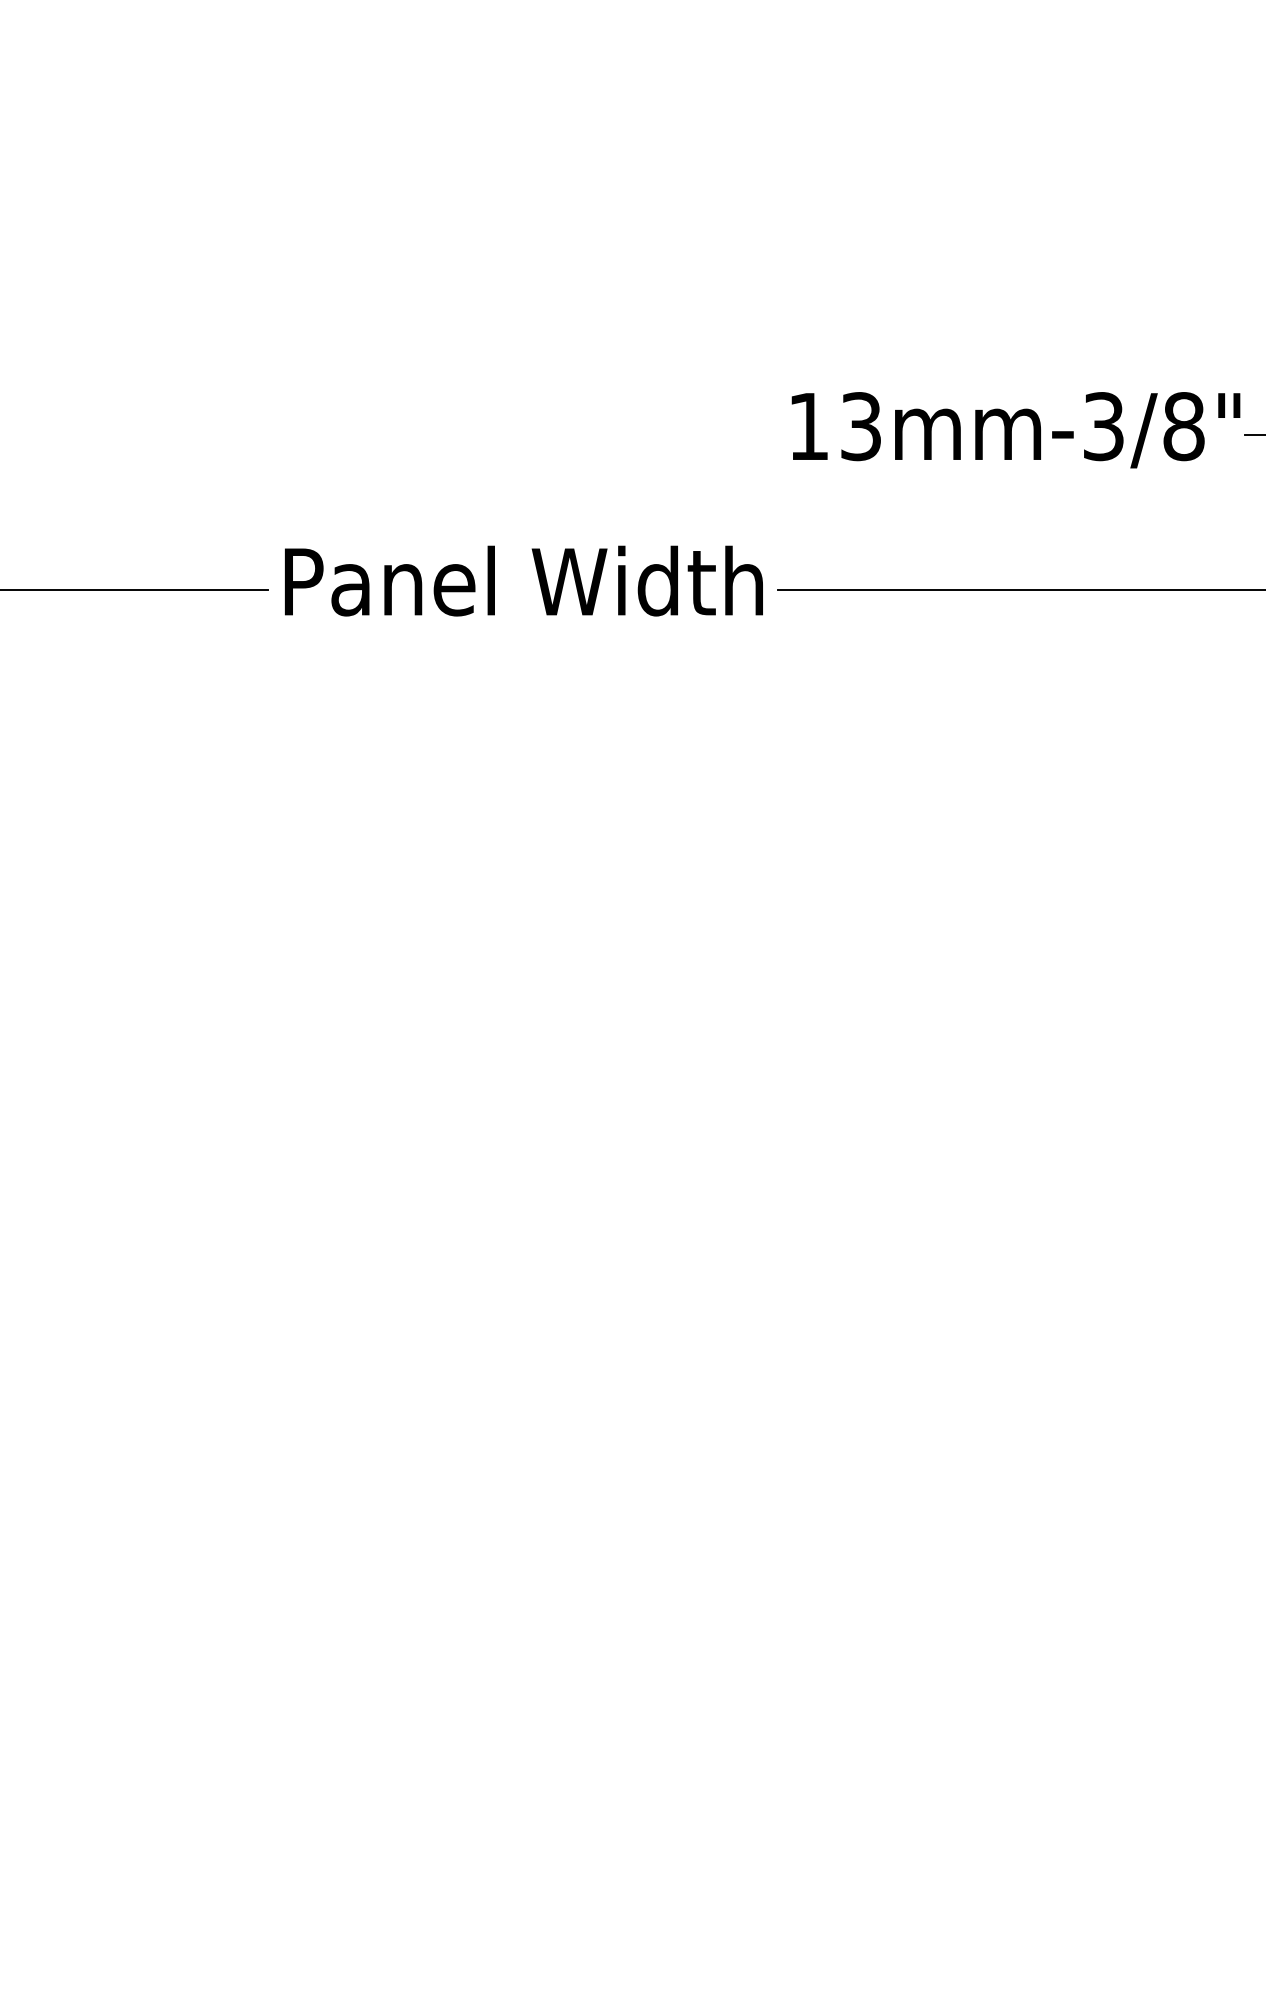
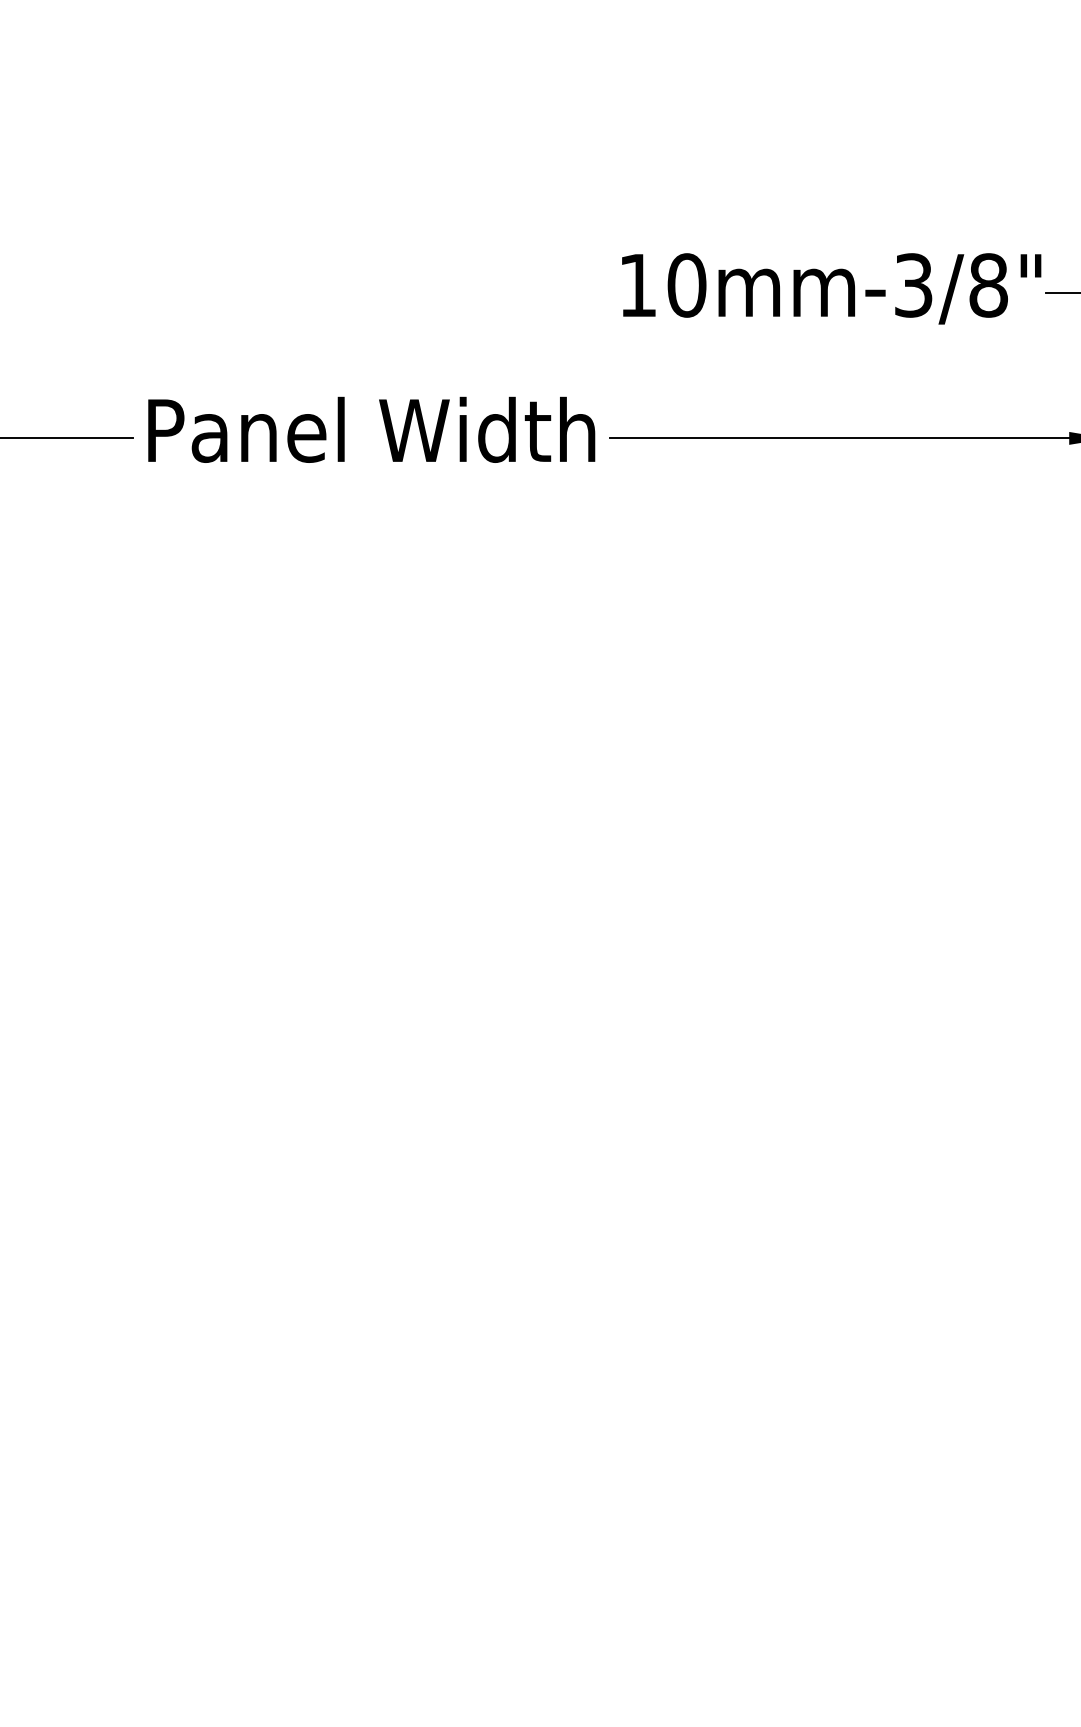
text: (861, 426) -> (687, 285), 13mm-3/8" -> 10mm-3/8"

